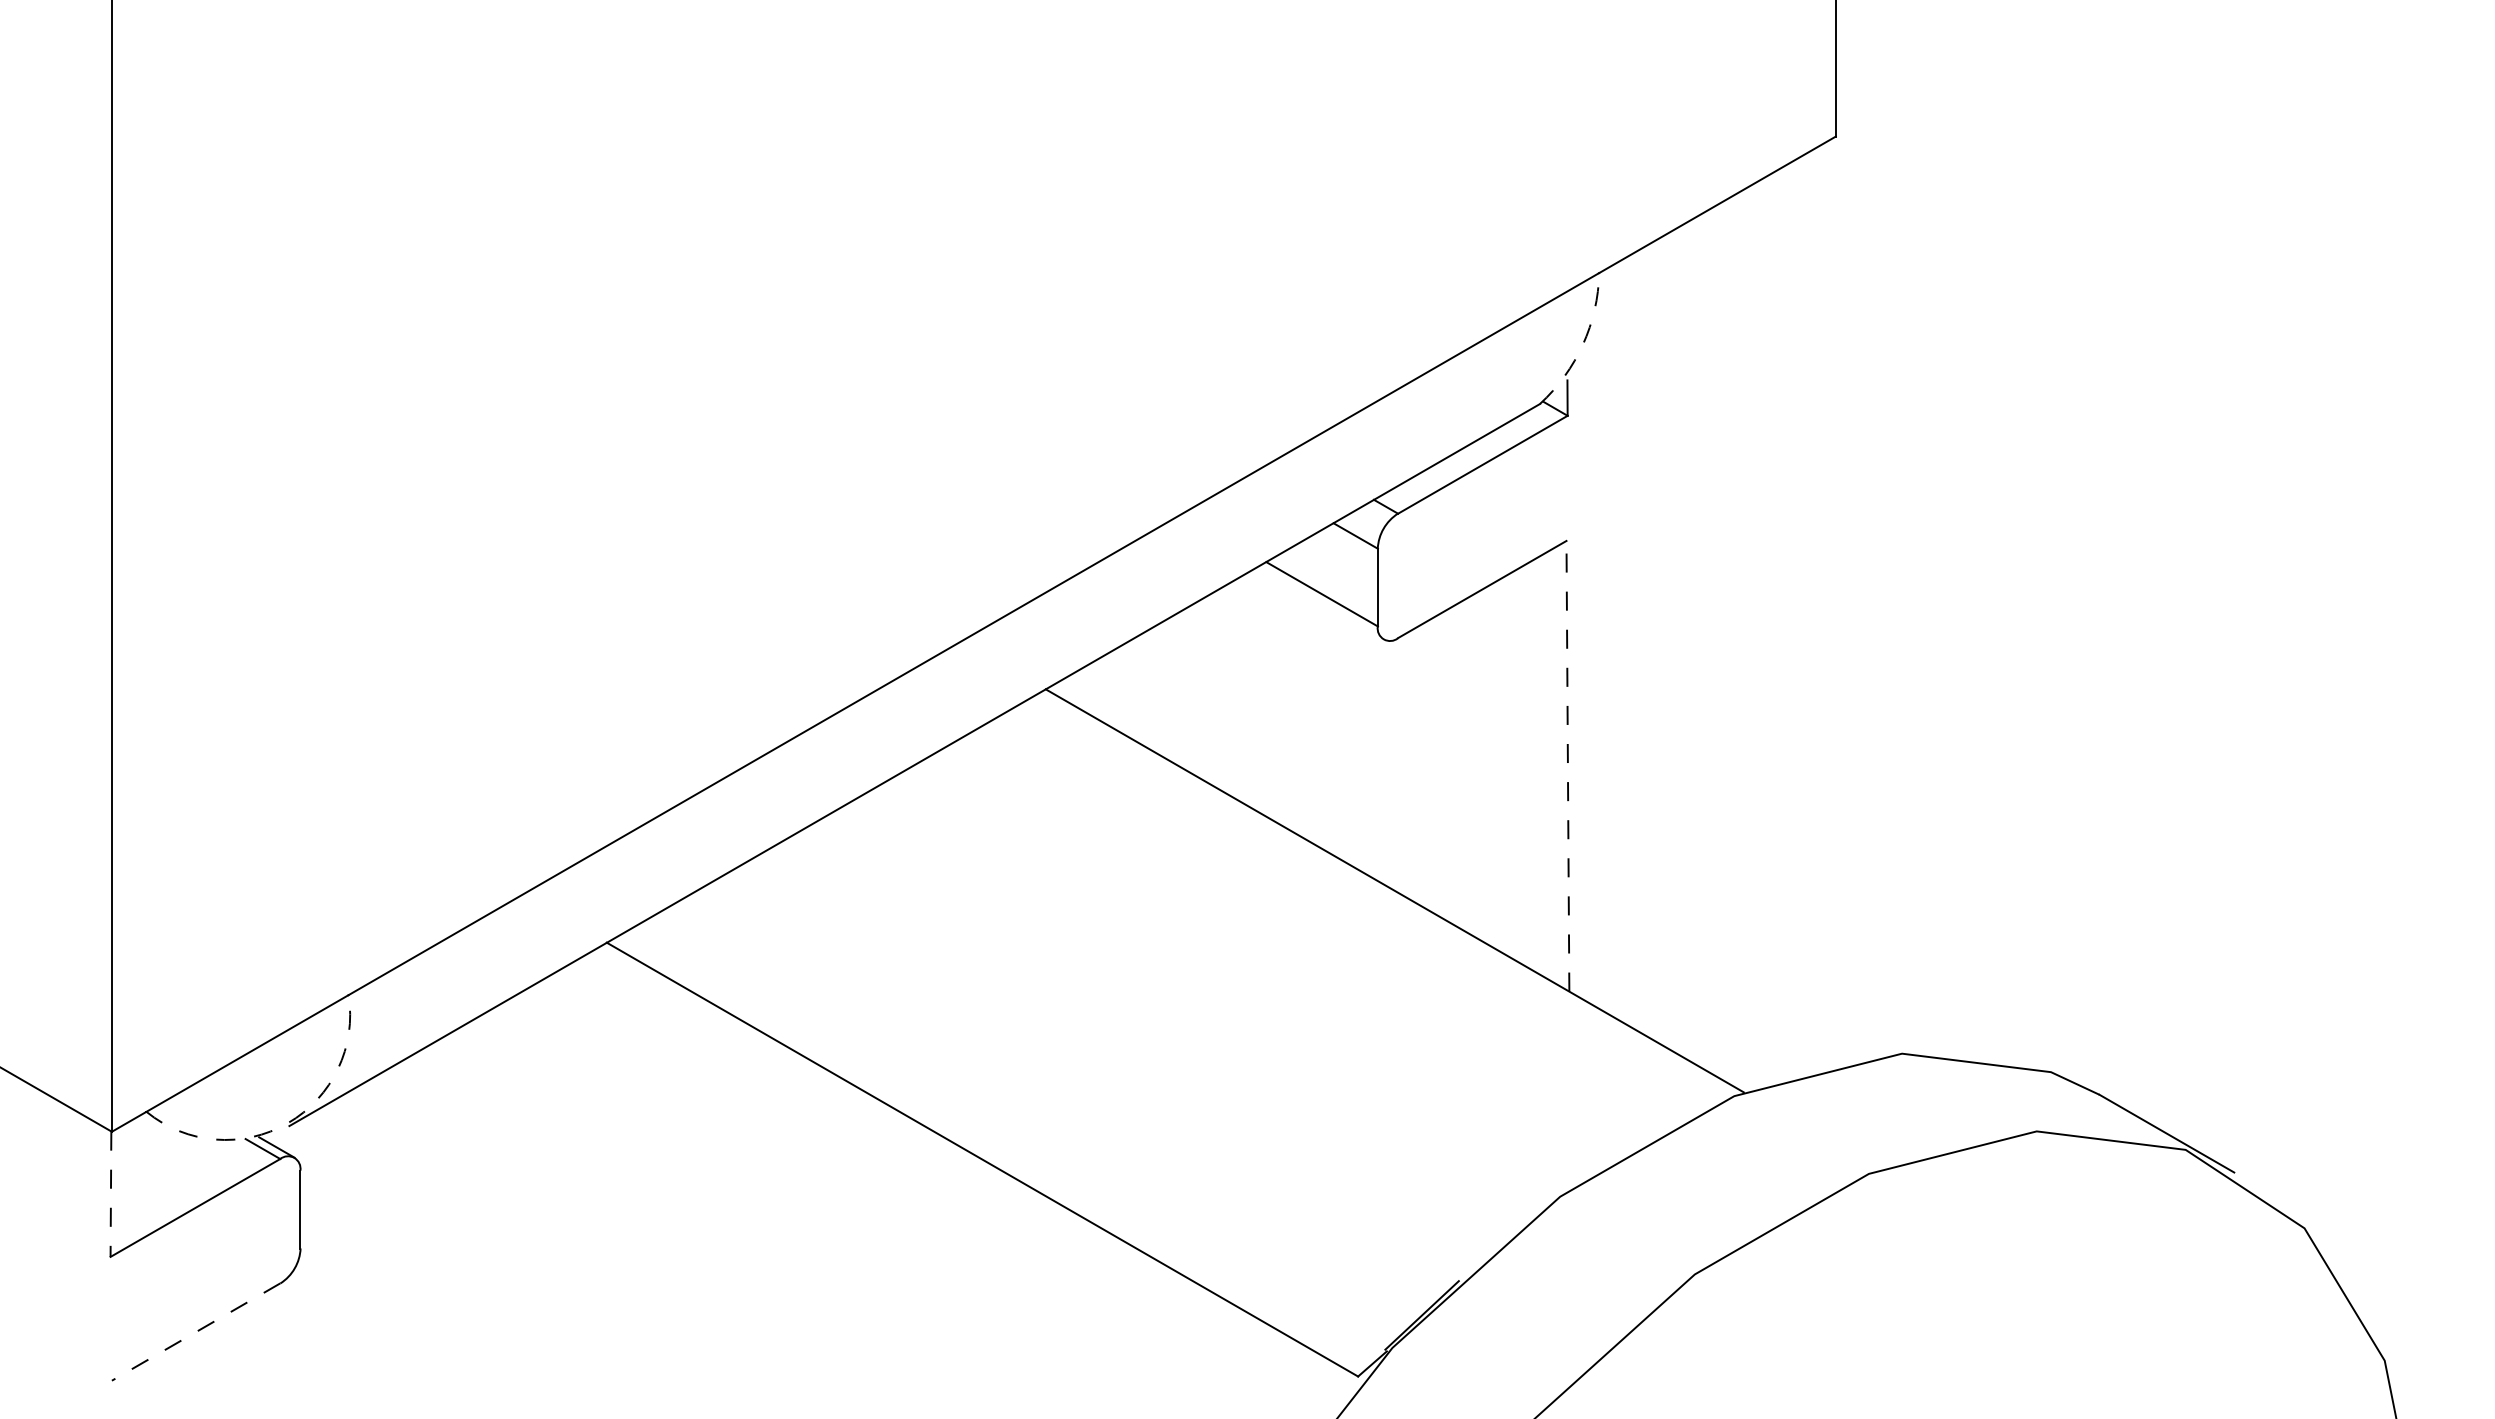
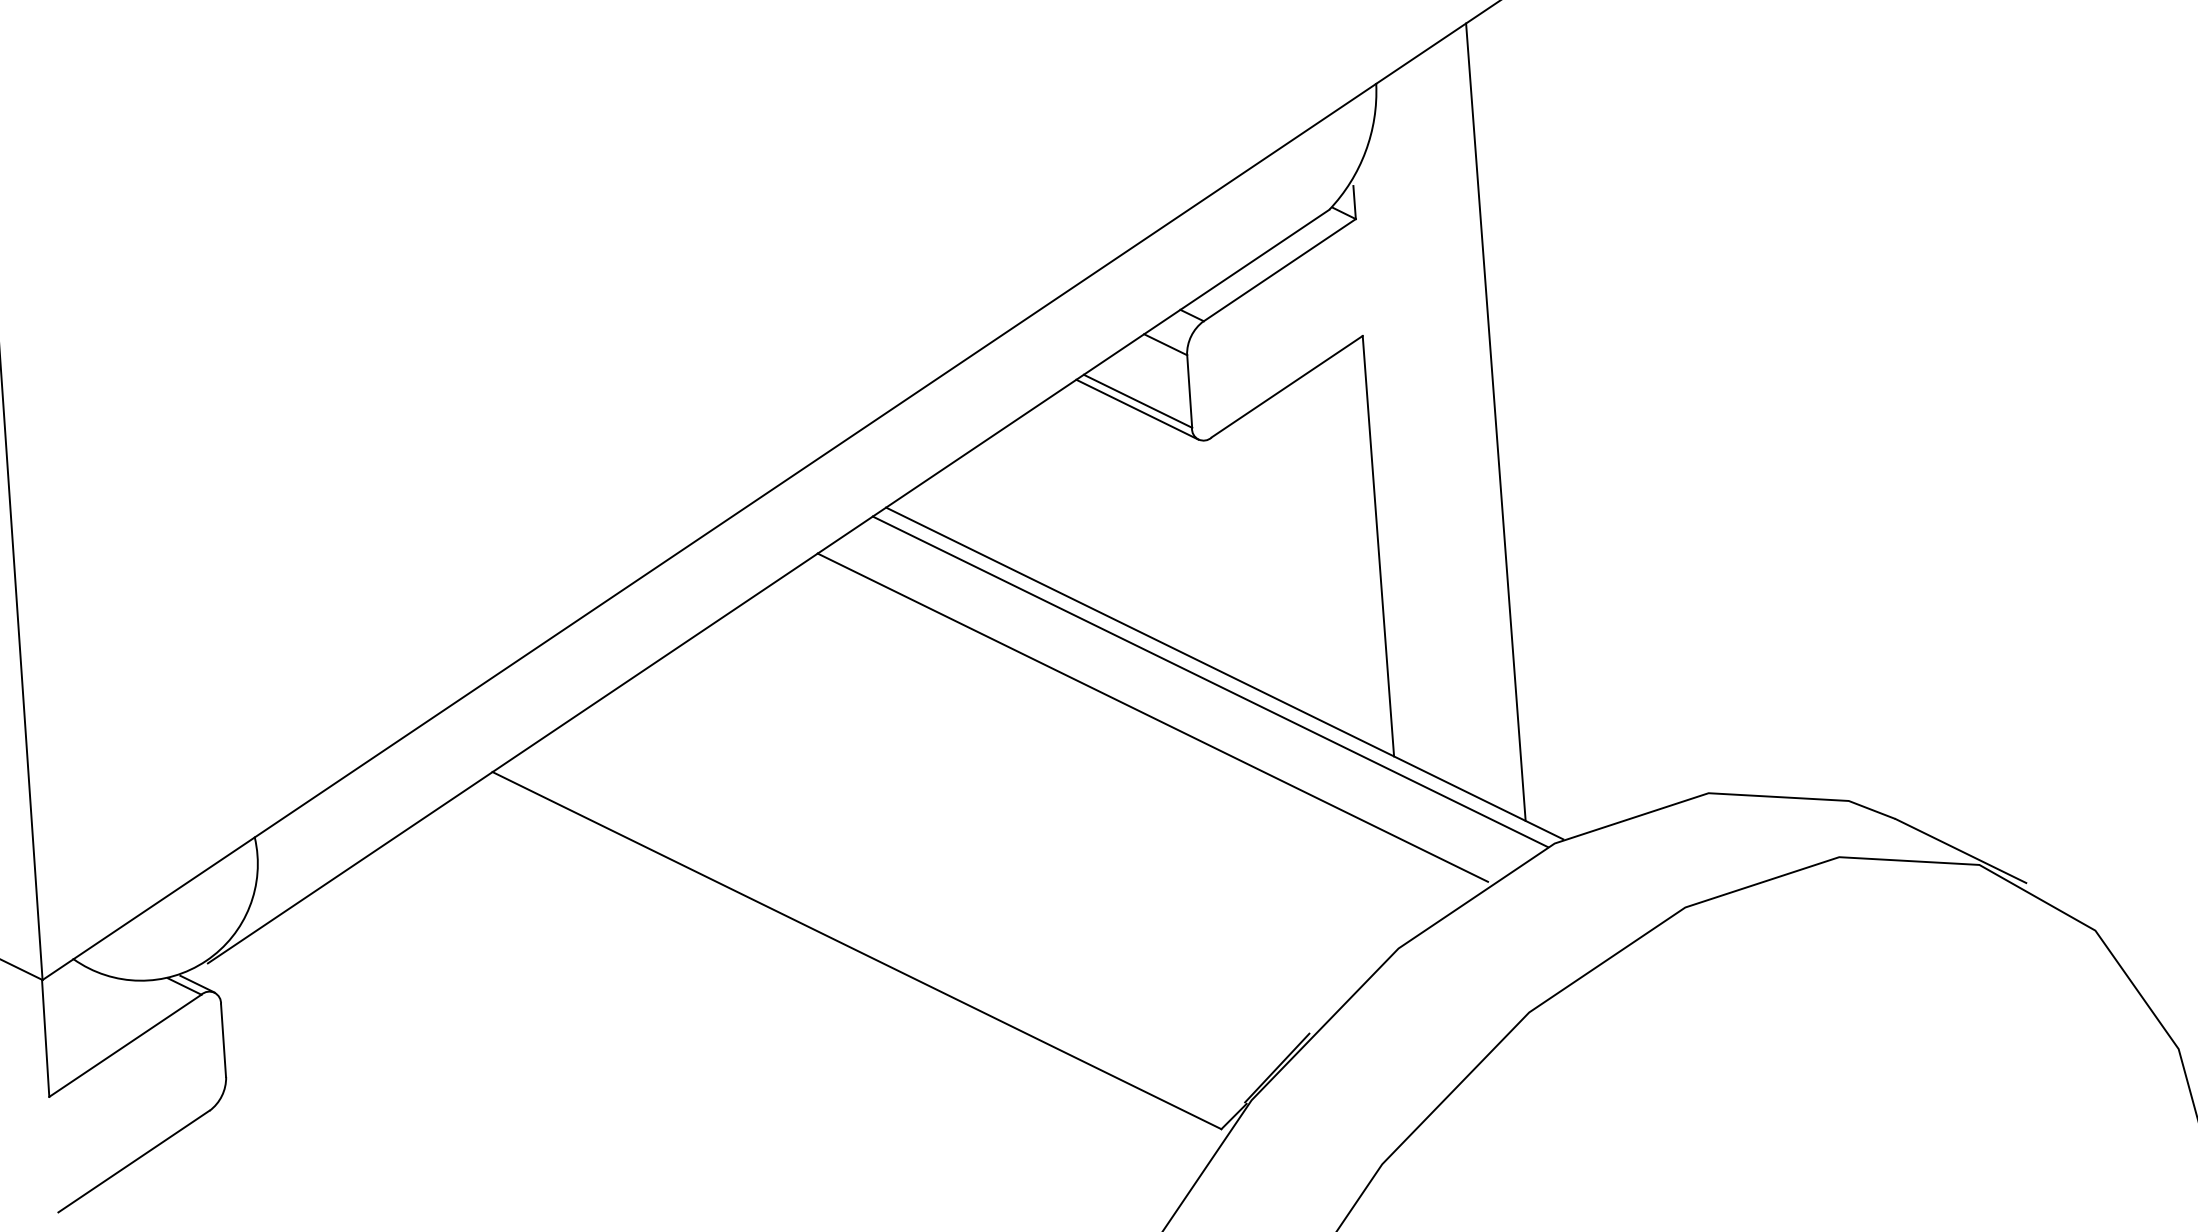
arc: (1582, 344) -> (1365, 151), dashed -> solid
line: (1320, 602) -> (1137, 409), added
line: (1701, 642) -> (1495, 422), added
line: (1567, 765) -> (1377, 545), dashed -> solid
line: (1378, 898) -> (1210, 681), added
line: (1314, 932) -> (1152, 717), added
arc: (287, 1123) -> (205, 961), dashed -> solid
line: (110, 1194) -> (45, 1038), dashed -> solid
line: (195, 1332) -> (133, 1162), dashed -> solid

